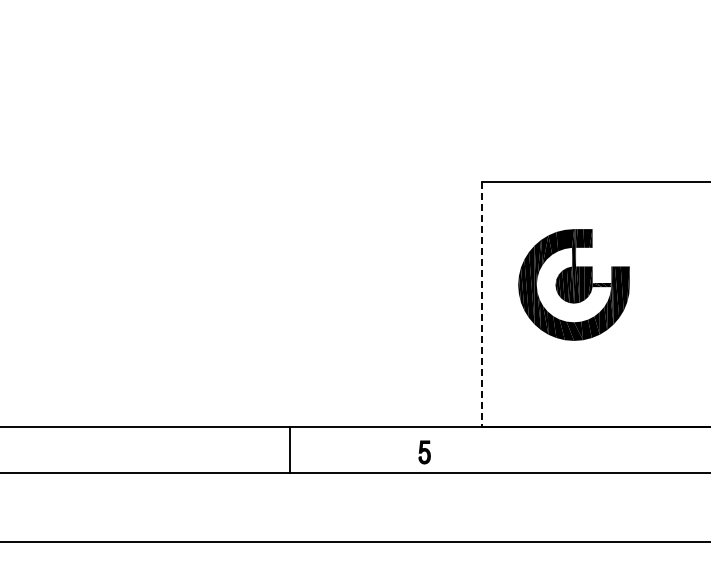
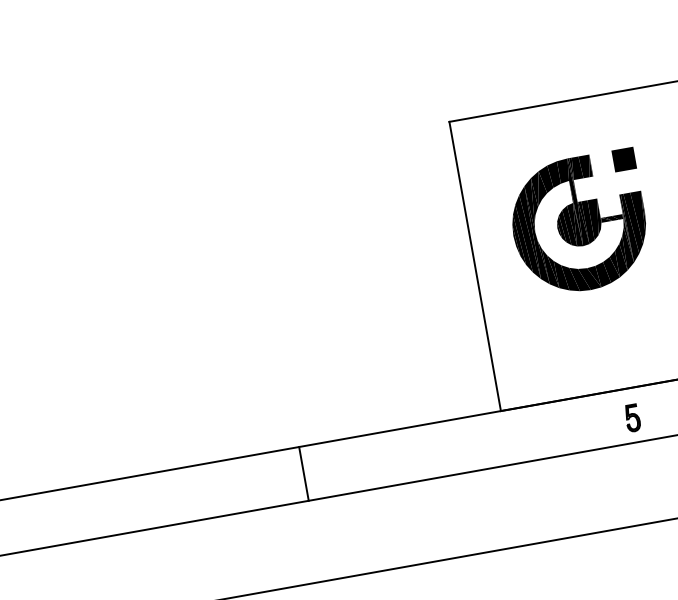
part: (620, 238) -> (624, 159), added
line: (482, 304) -> (475, 266), dashed -> solid
line: (289, 449) -> (303, 473), moved
part: (424, 452) -> (632, 418), moved

